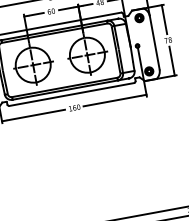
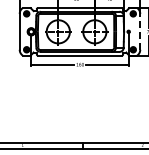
line: (154, 42) -> (140, 31), solid -> dashed

